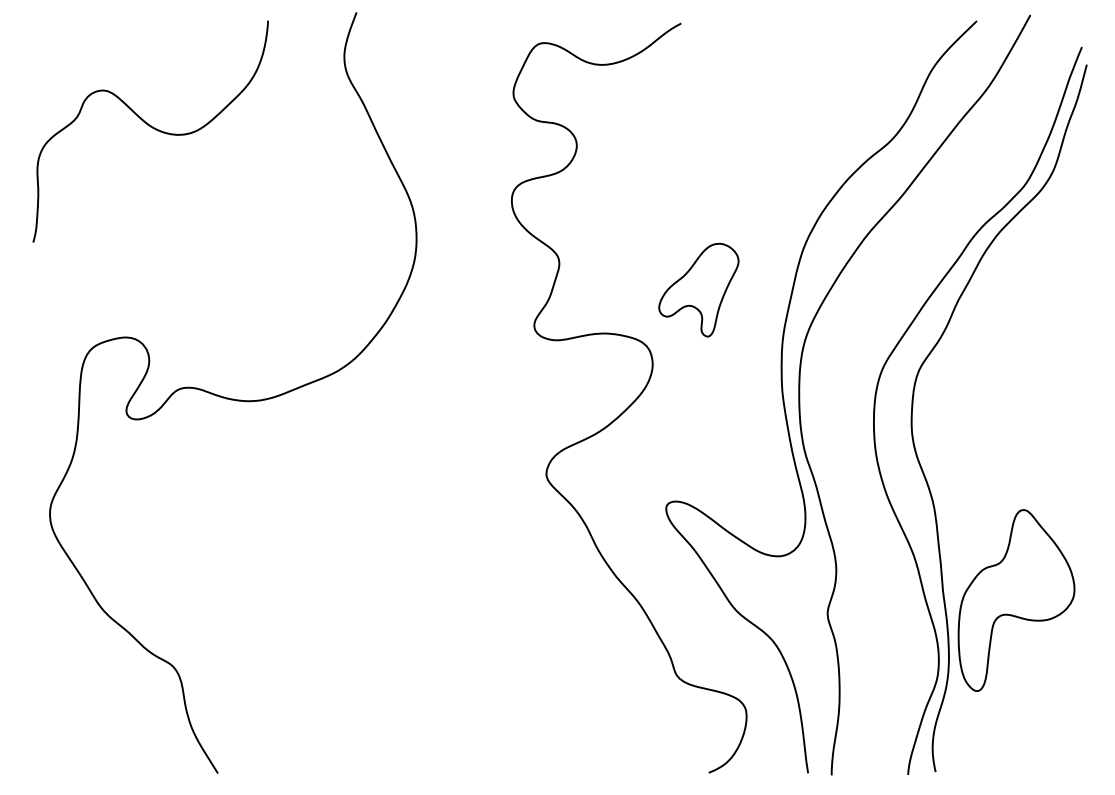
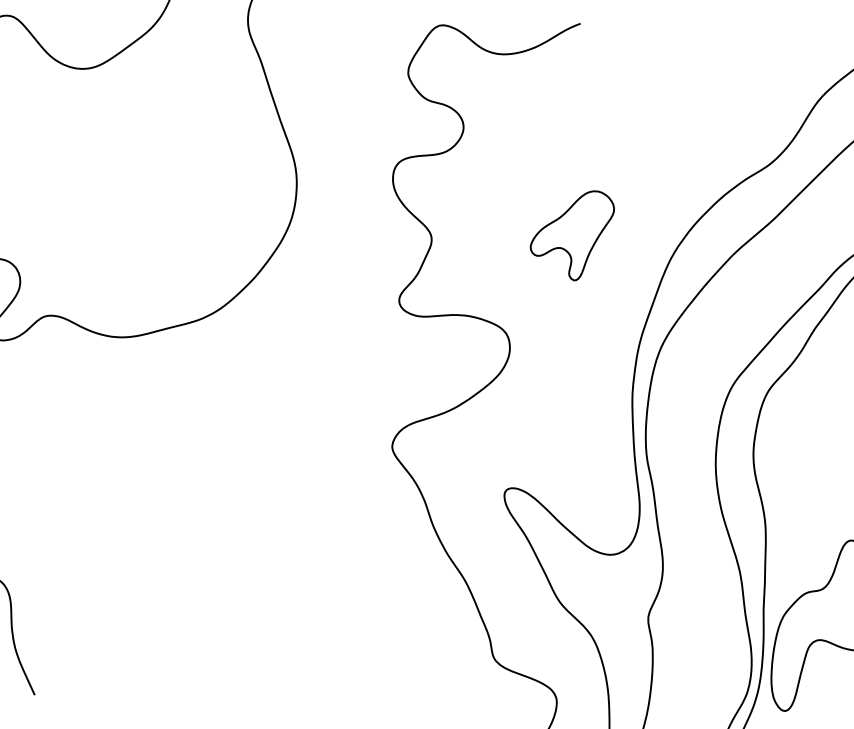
part: (698, 289) -> (571, 233), moved

